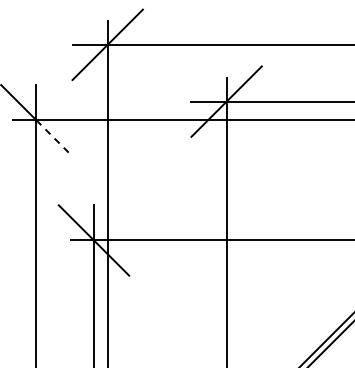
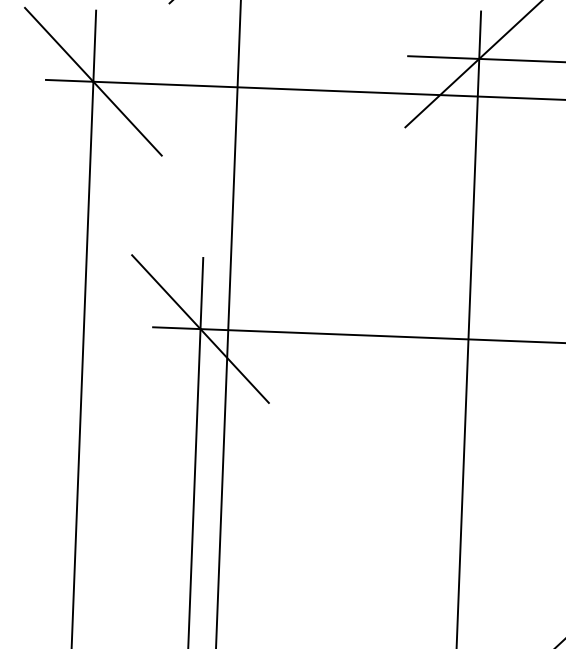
line: (53, 137) -> (126, 117), dashed -> solid

